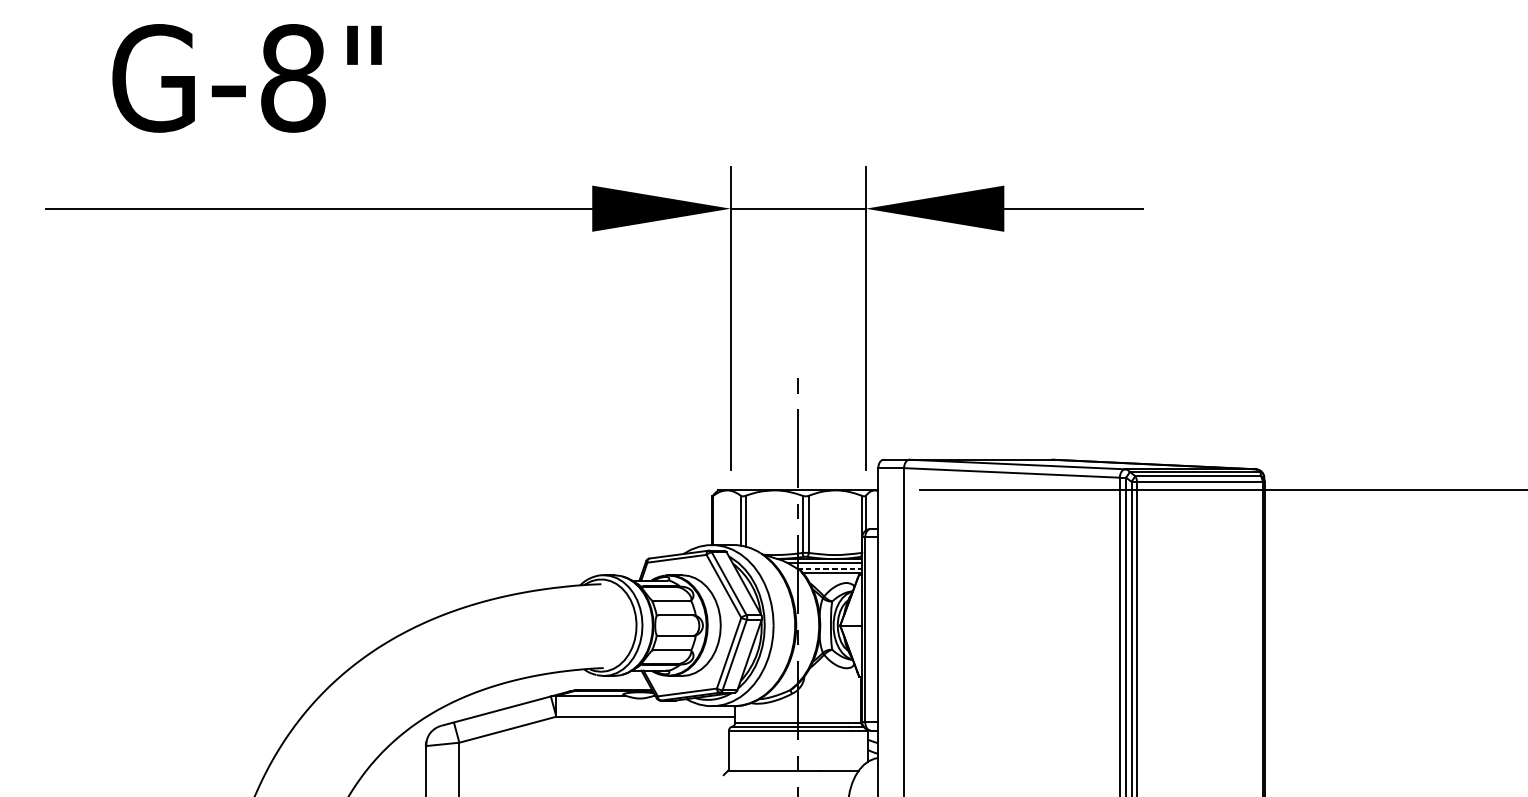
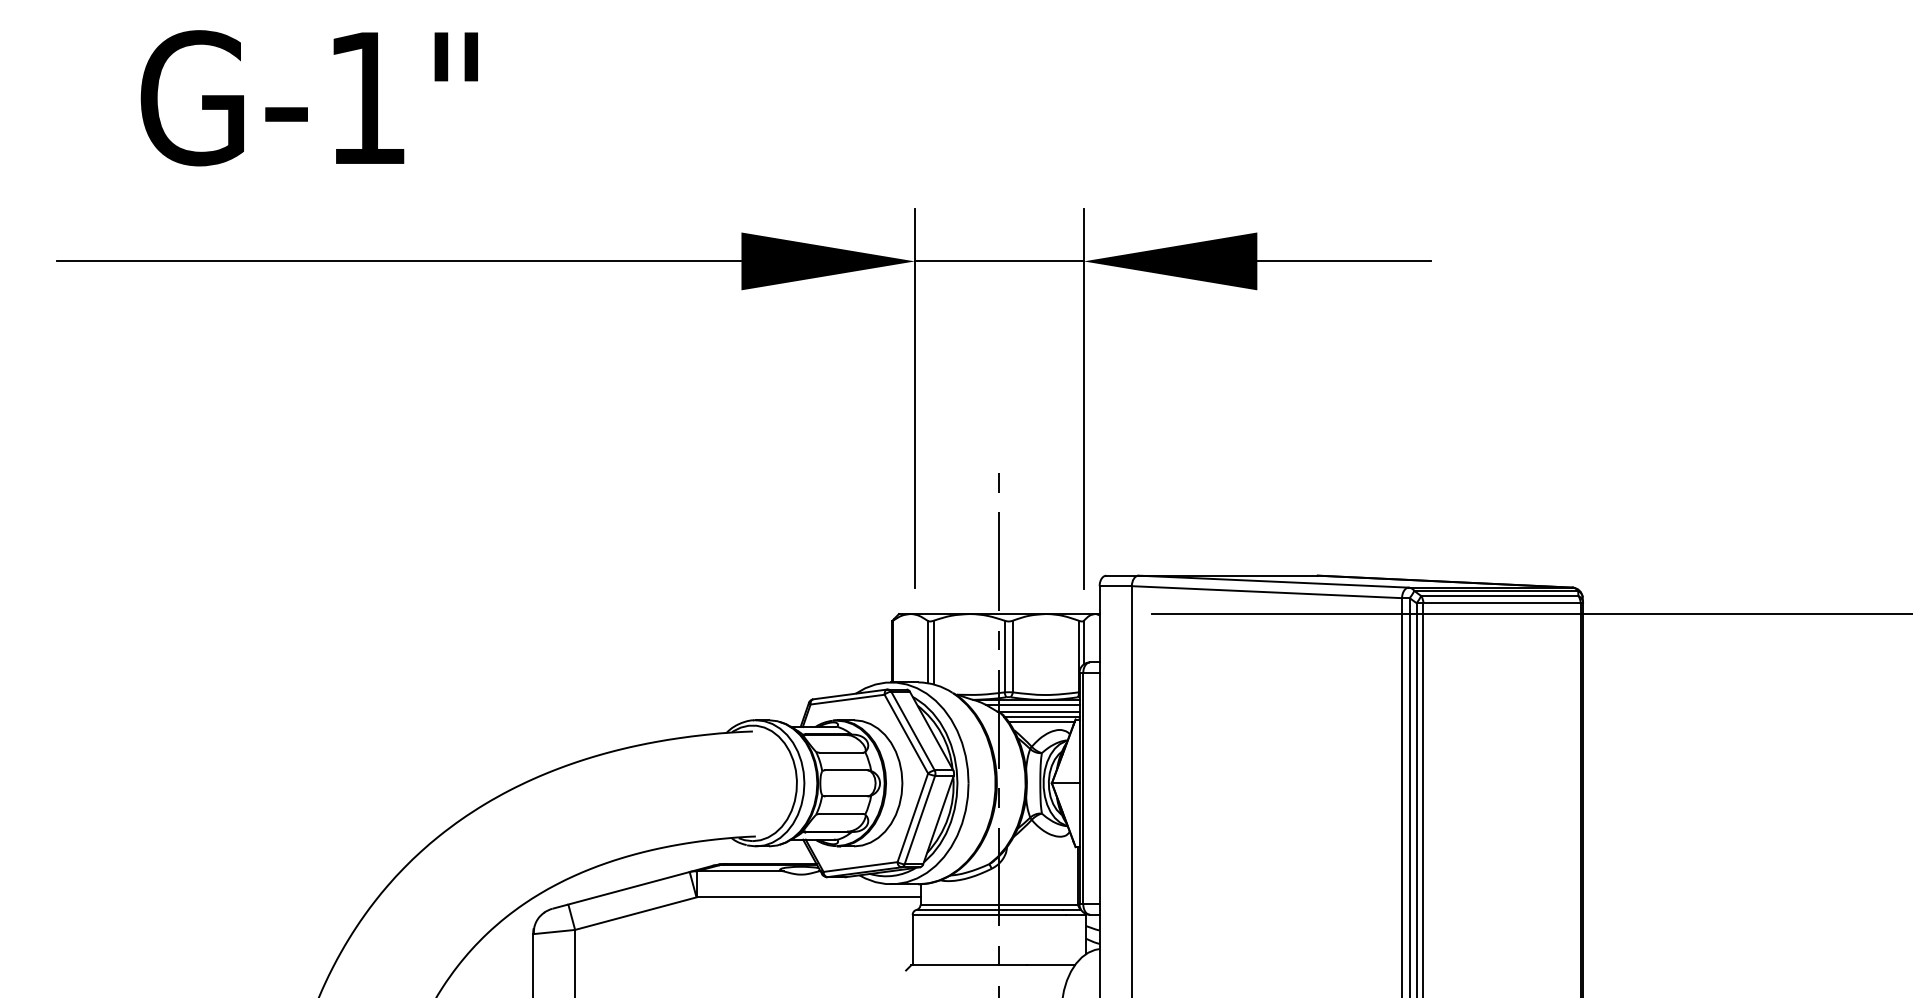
text: (293, 78) -> (367, 98), G-8" -> G-1"
line: (829, 568) -> (1038, 711), dashed -> solid
line: (831, 577) -> (1041, 722), added

